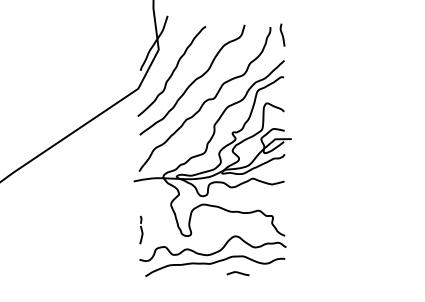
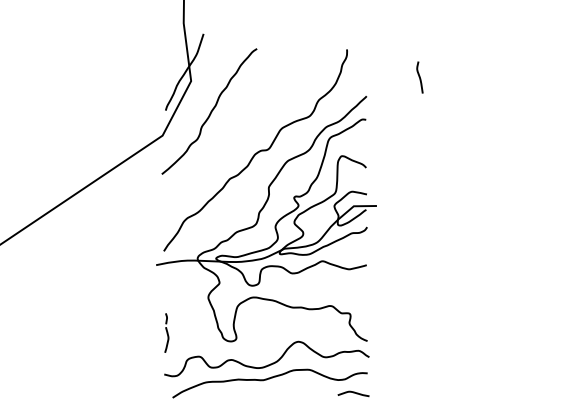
curve: (282, 34) -> (419, 76), moved
curve: (193, 80) -> (239, 124), removed
curve: (237, 273) -> (352, 393), moved

